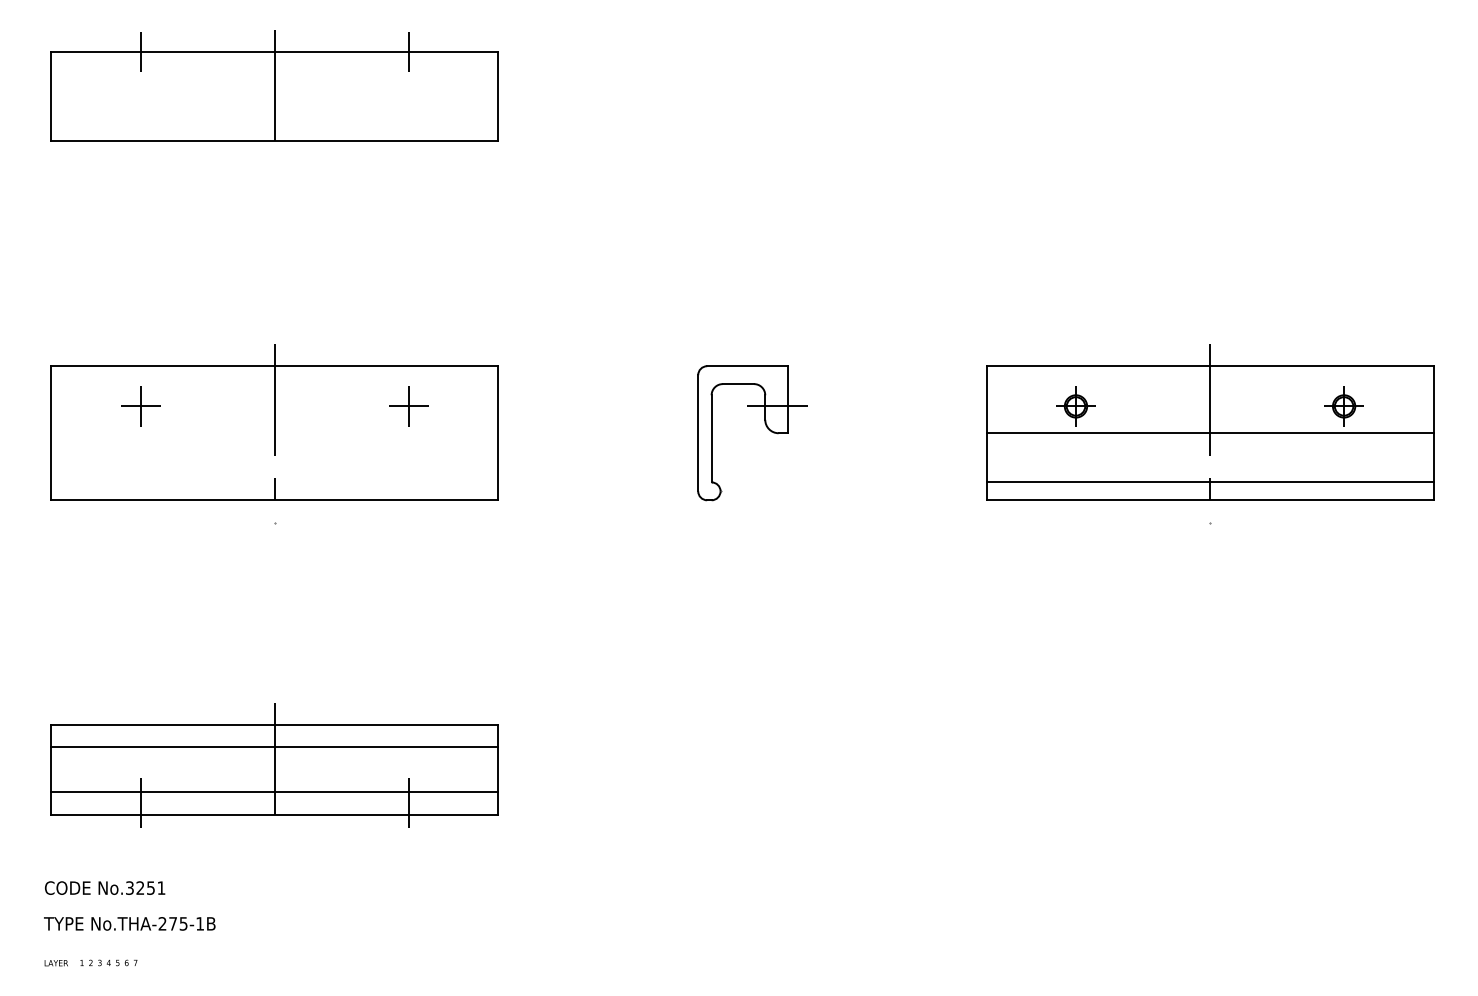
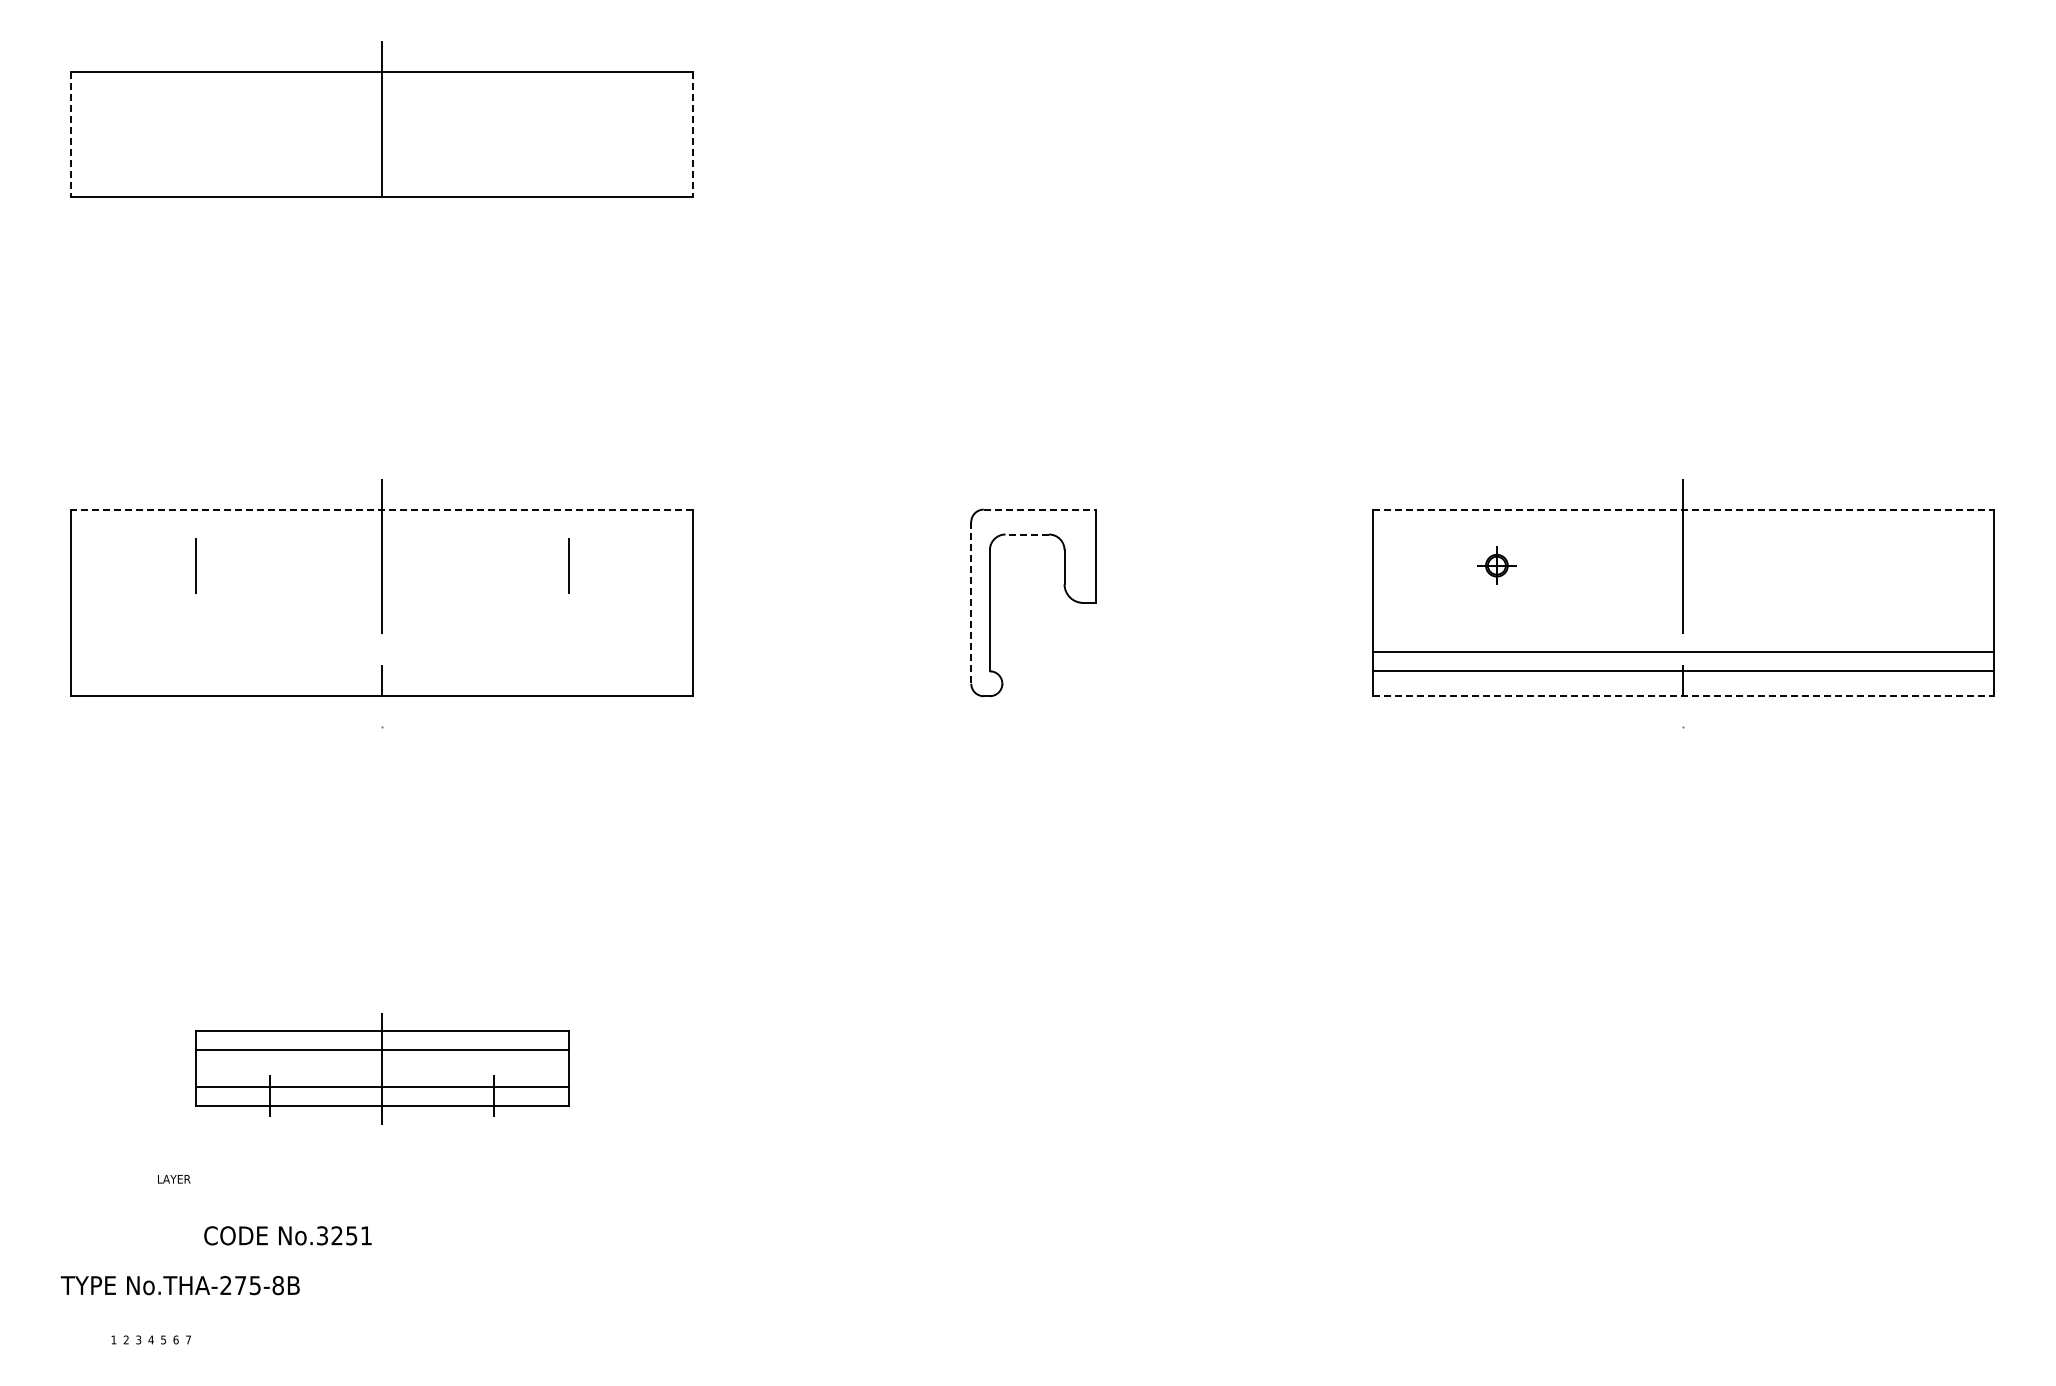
line: (140, 52) -> (195, 72), removed
line: (408, 52) -> (568, 72), removed
line: (51, 97) -> (71, 135), solid -> dashed
line: (498, 97) -> (693, 135), solid -> dashed
line: (275, 366) -> (382, 509), solid -> dashed
line: (747, 366) -> (1039, 509), solid -> dashed
line: (1210, 366) -> (1683, 509), solid -> dashed
line: (738, 384) -> (1027, 534), solid -> dashed
line: (140, 406) -> (195, 565), removed
line: (408, 406) -> (568, 565), removed
line: (777, 406) -> (1081, 565), removed
part: (1075, 406) -> (1496, 565), size x0.7
part: (1343, 406) -> (1869, 565), removed
line: (698, 432) -> (971, 602), solid -> dashed
line: (1210, 432) -> (1683, 651), moved
line: (1210, 500) -> (1683, 696), solid -> dashed
part: (274, 764) -> (381, 1064), size x0.6
text: (104, 887) -> (287, 1235), moved
text: (199, 923) -> (277, 1285), No.THA-275-1B -> No.THA-275-8B
text: (56, 963) -> (174, 1179), moved

